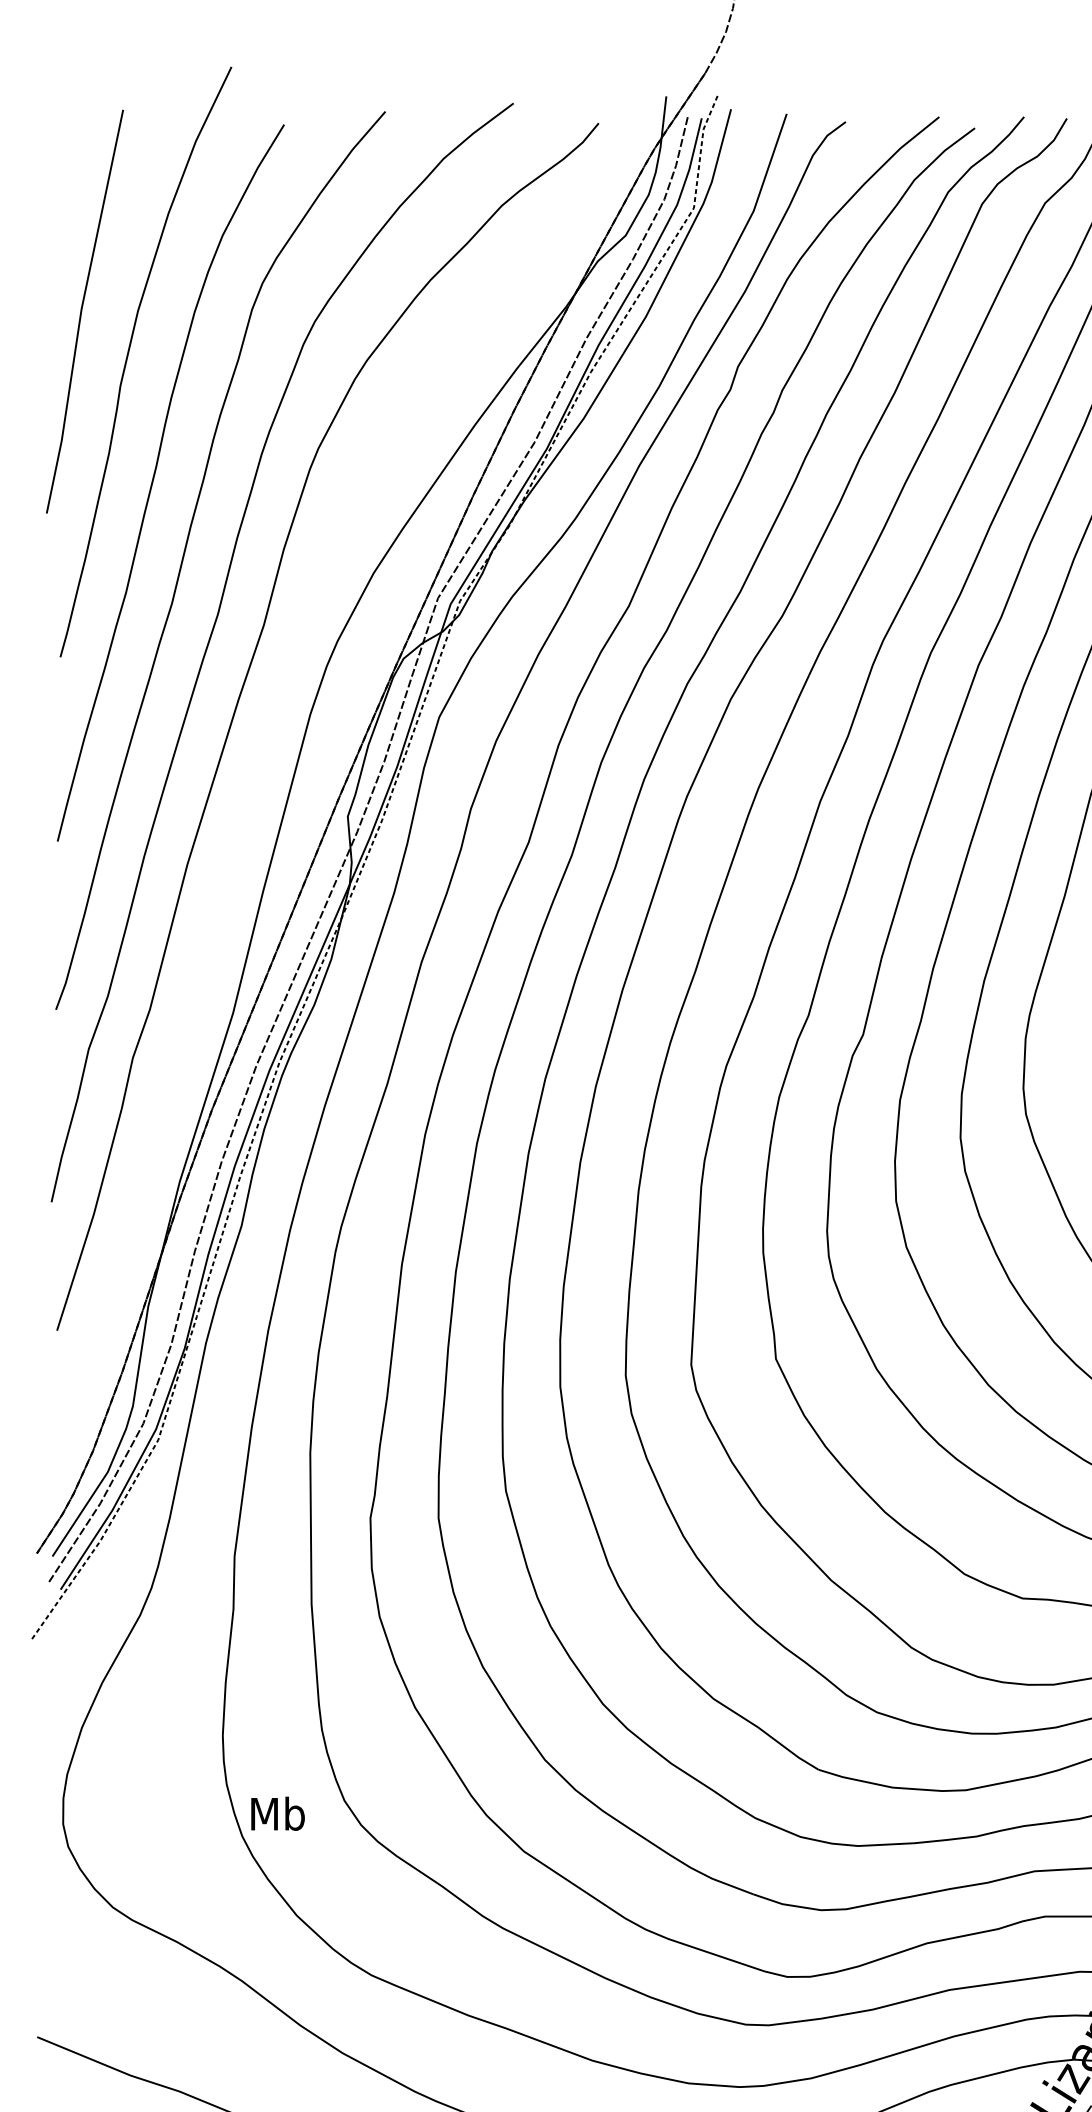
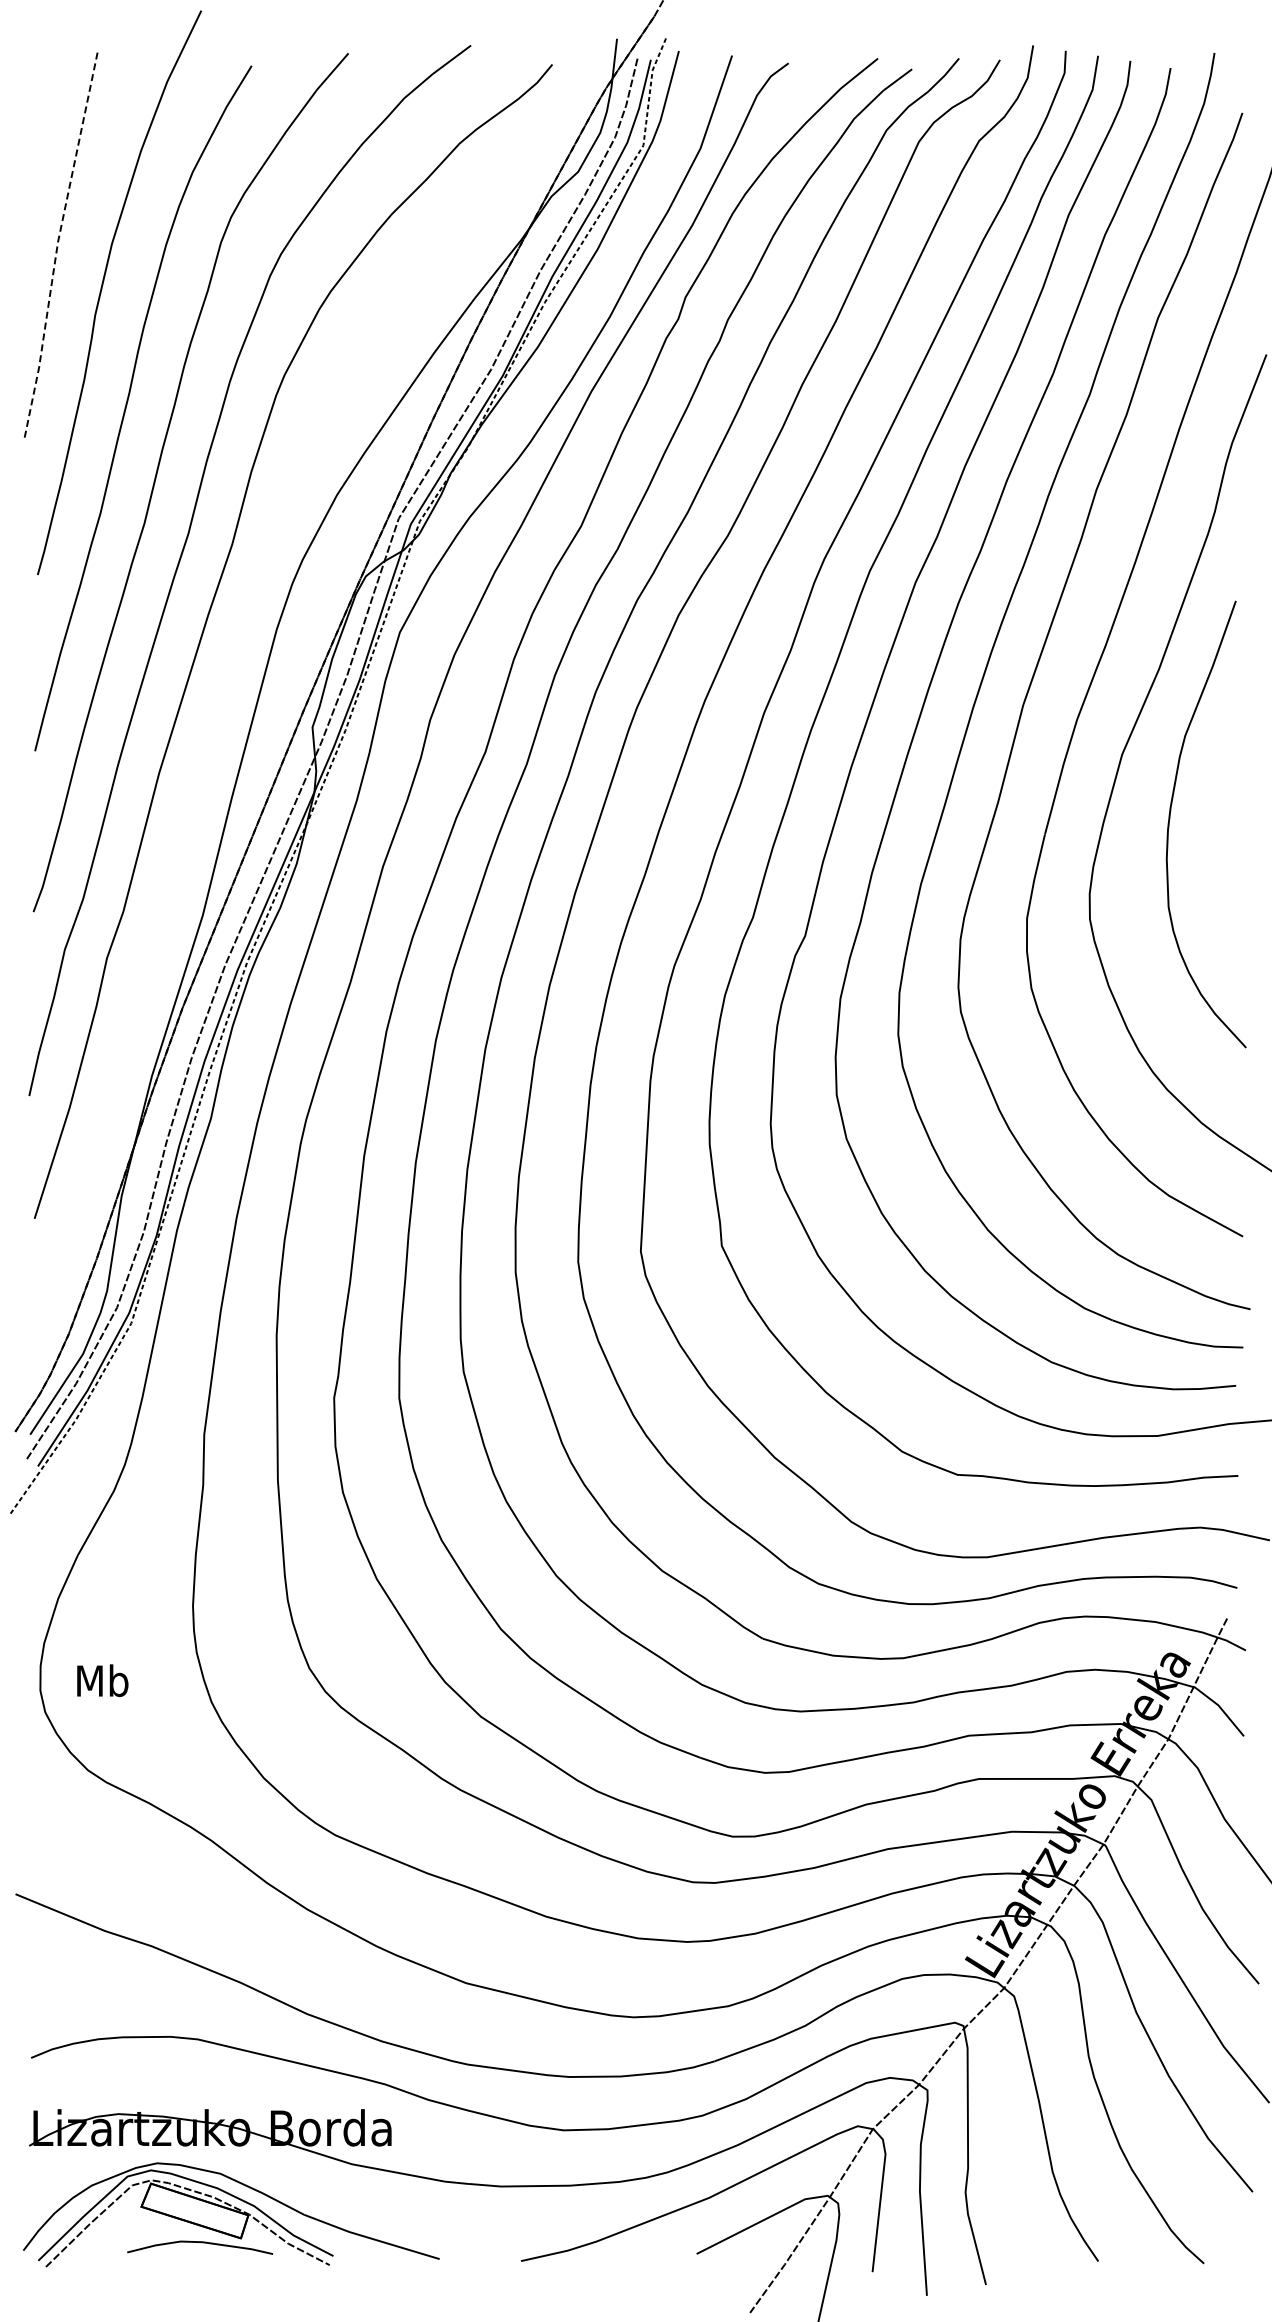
line: (81, 311) -> (57, 244), solid -> dashed
text: (277, 1813) -> (102, 1680), moved

